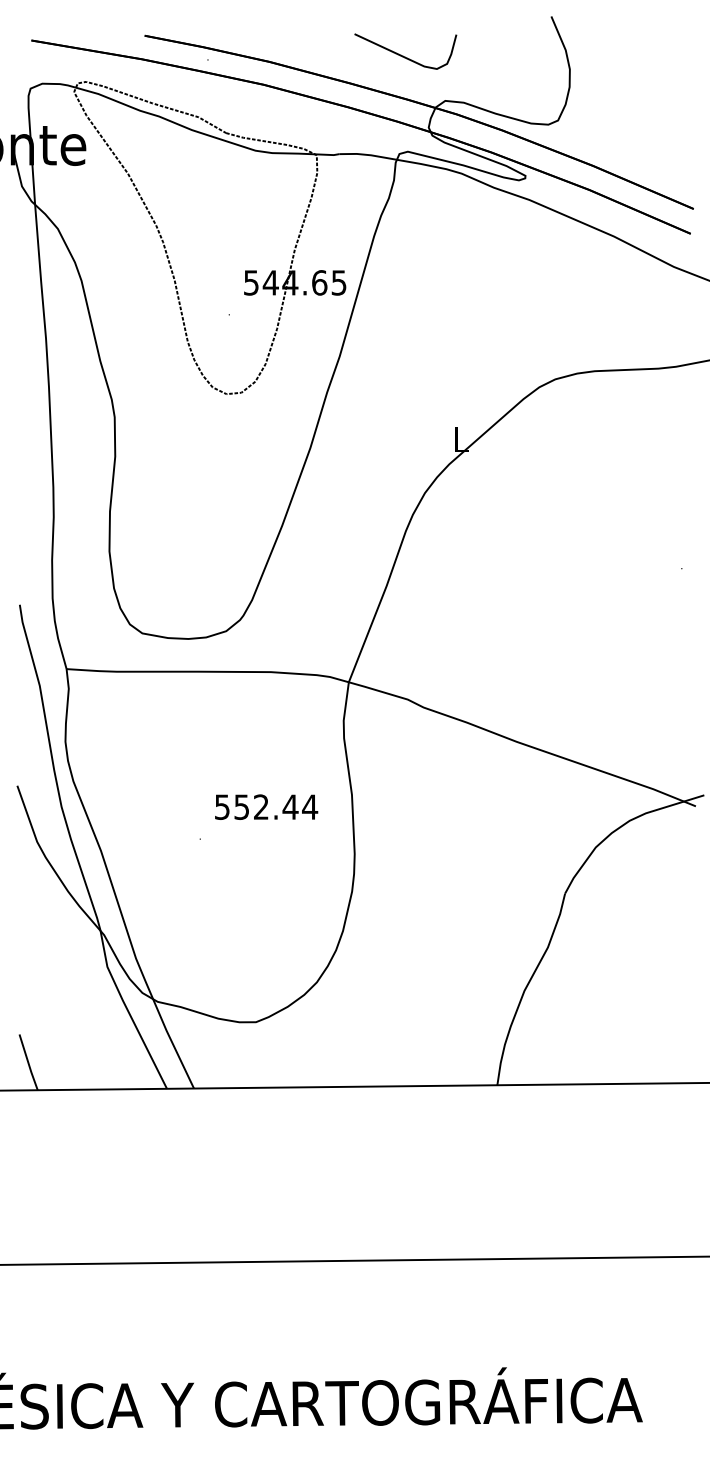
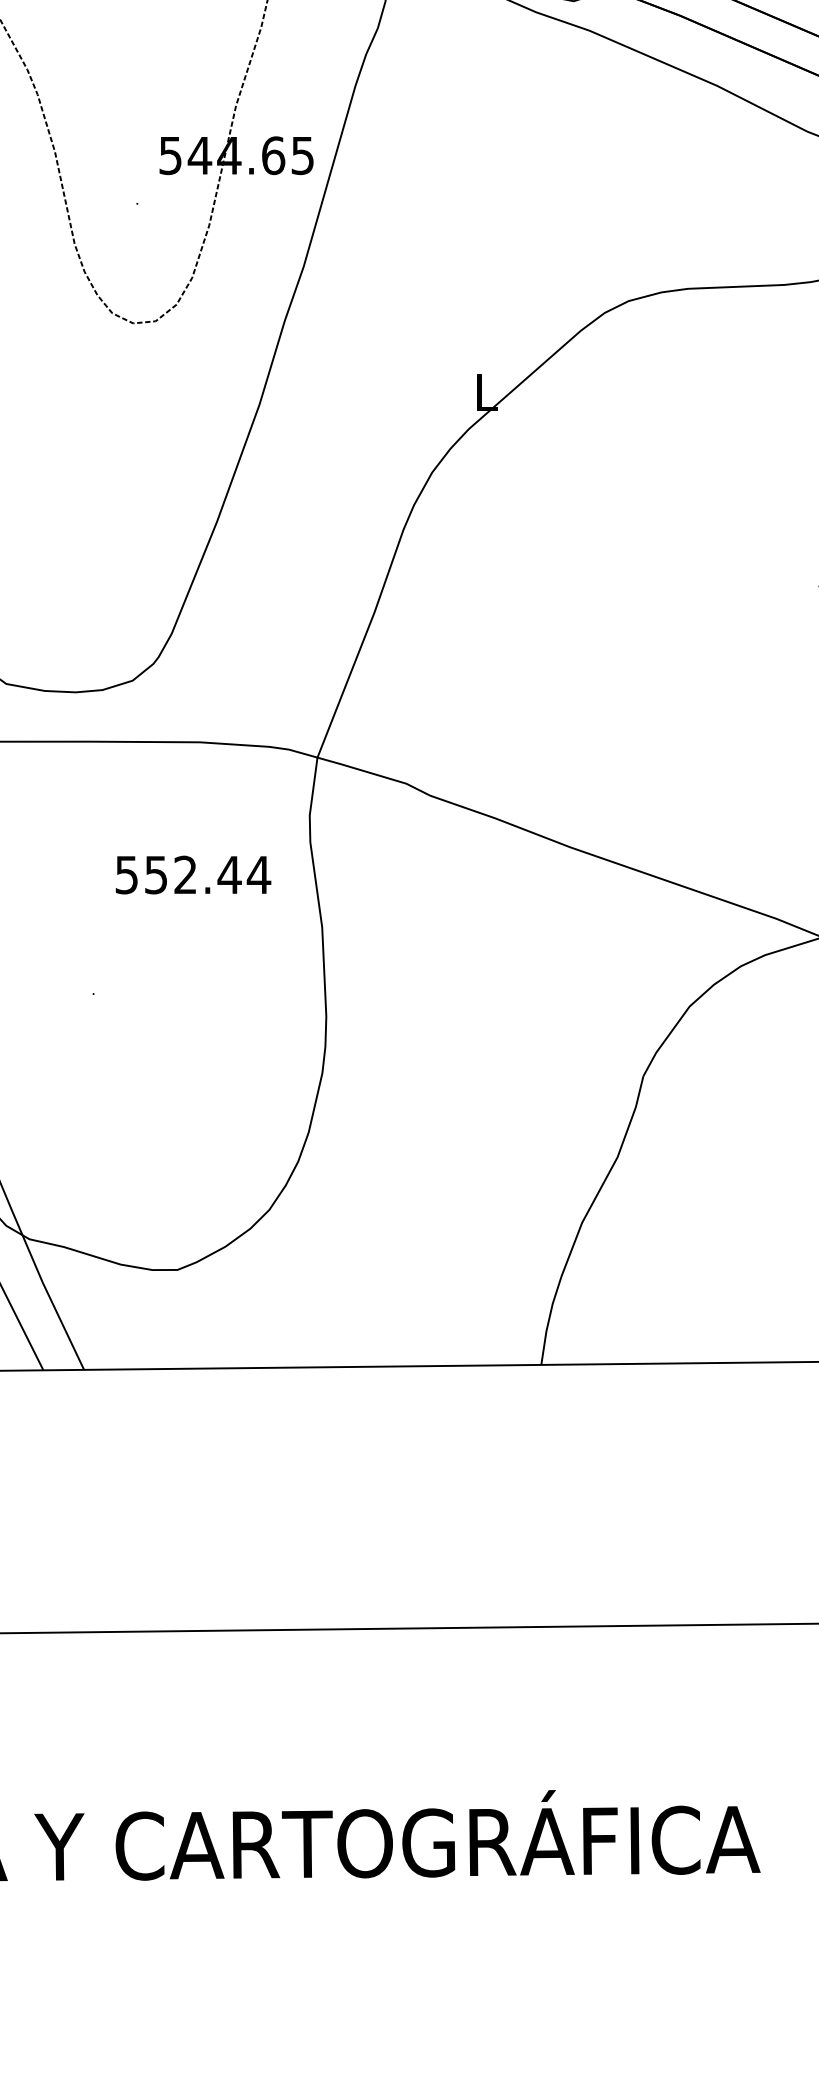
text: (266, 806) -> (193, 873), moved

